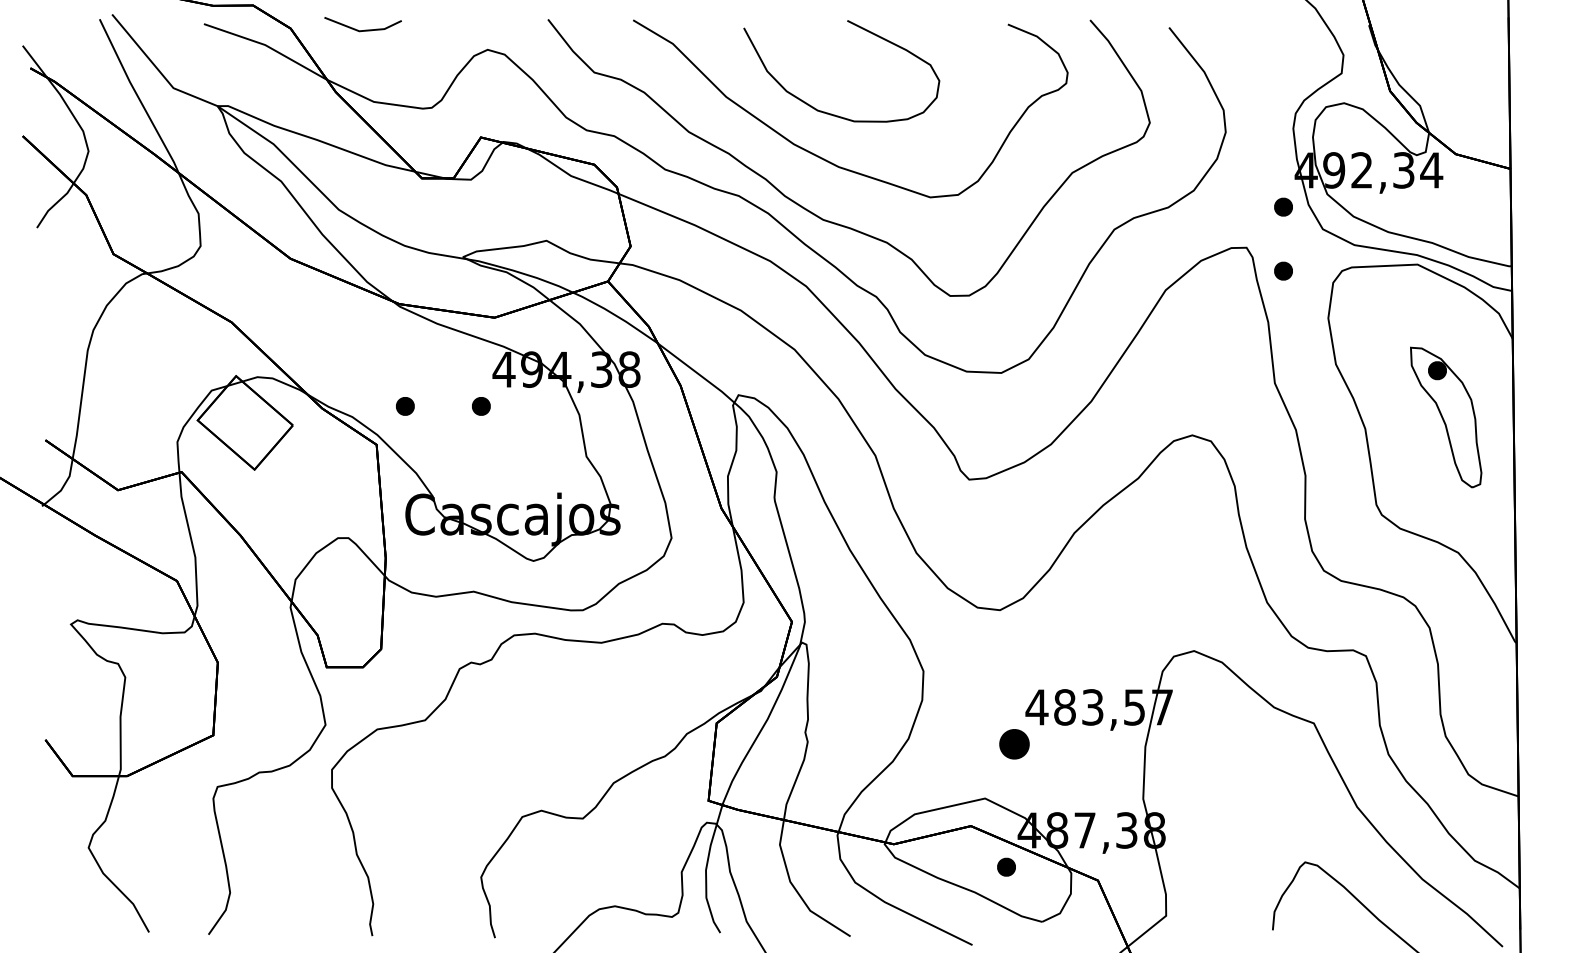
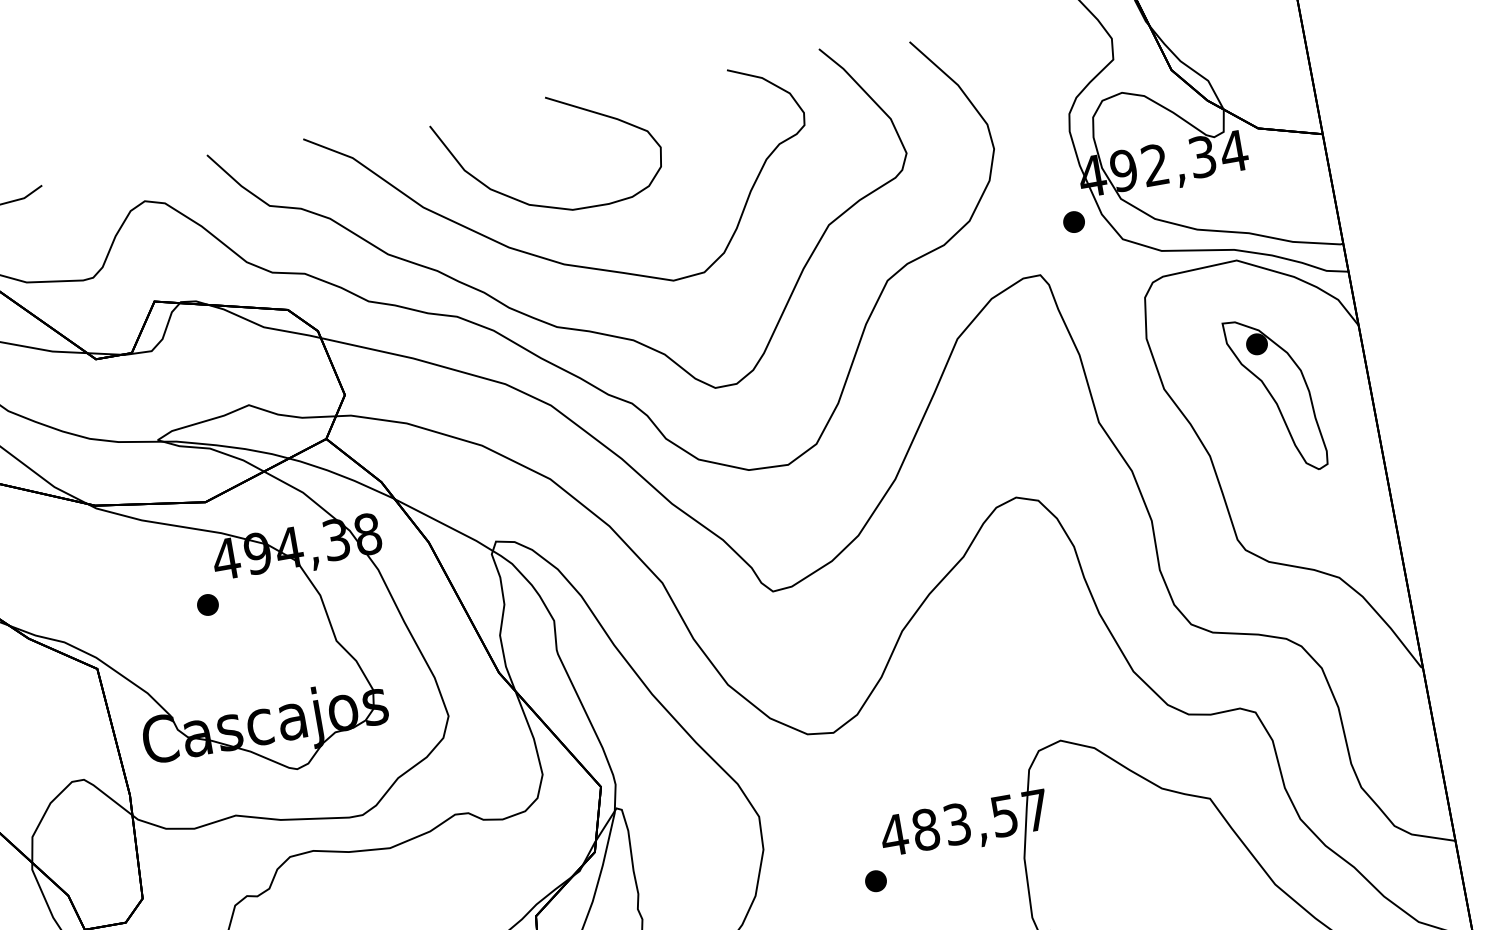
part: (1283, 270) -> (1086, 293), removed
part: (405, 406) -> (122, 620), removed
part: (1446, 417) -> (1276, 395), moved
part: (1013, 743) -> (874, 880), size x0.62

